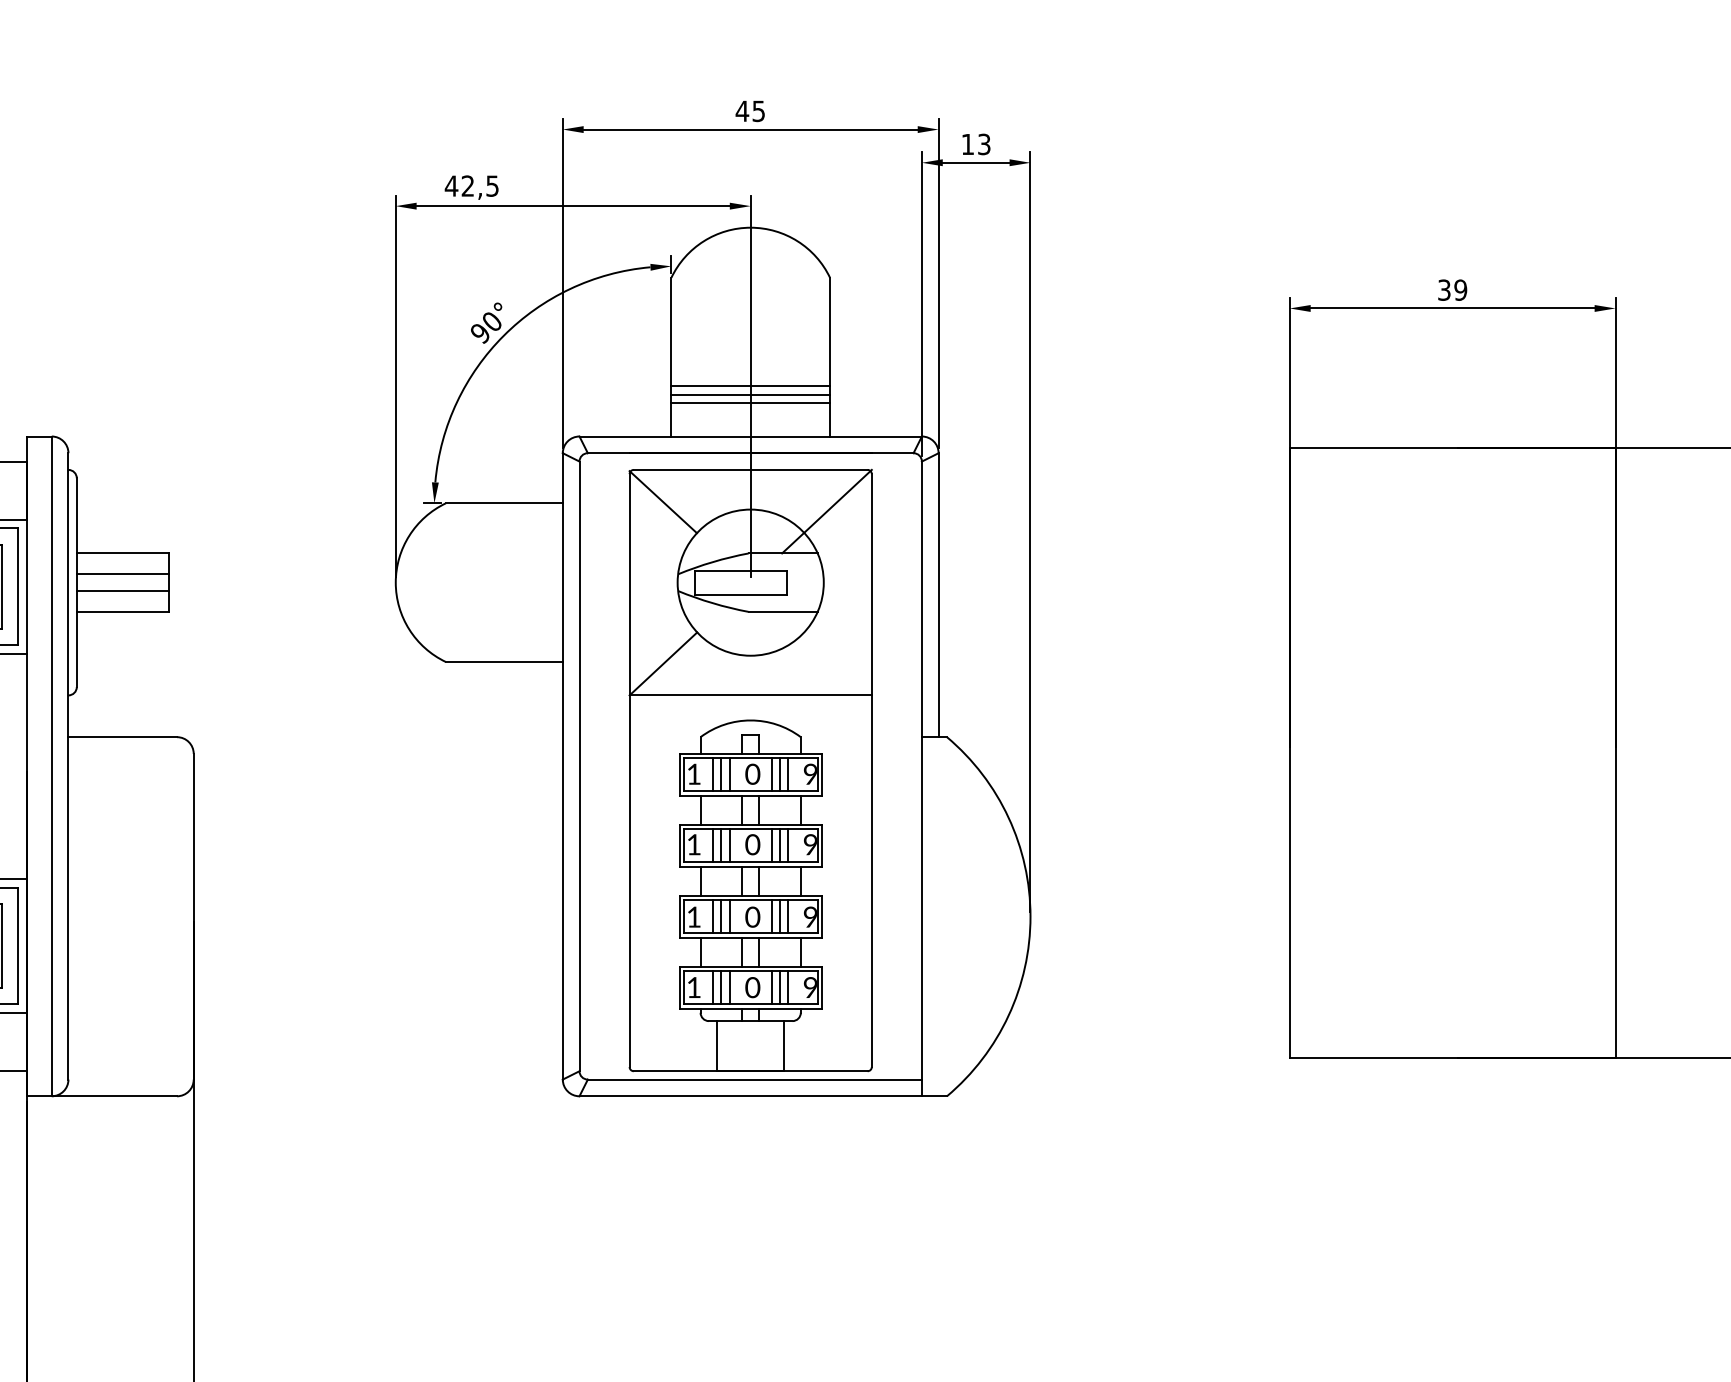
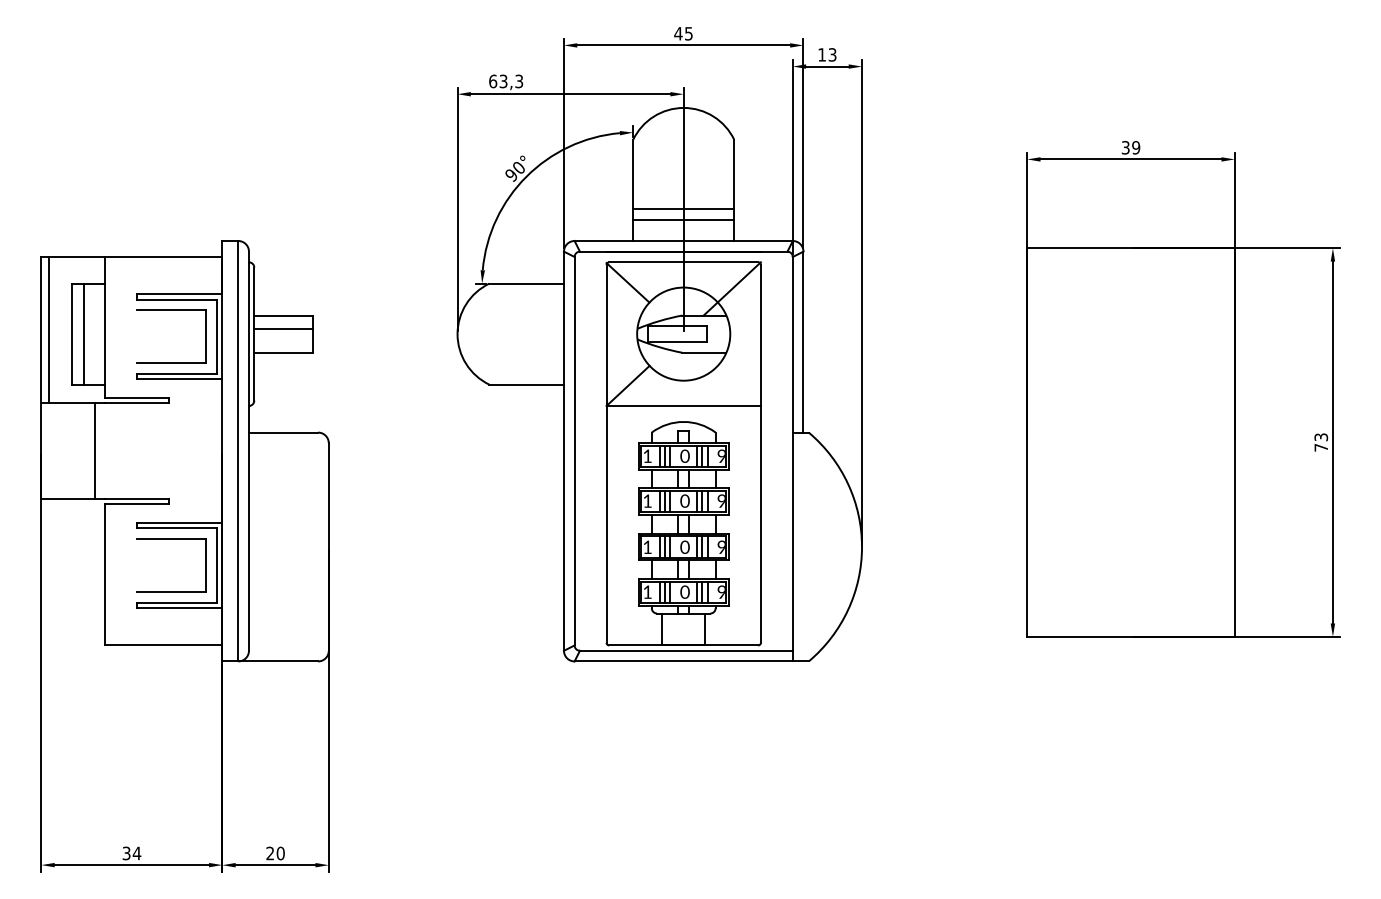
text: (471, 186) -> (505, 81), 42,5 -> 63,3
line: (750, 394) -> (683, 214), removed
line: (122, 591) -> (283, 339), removed

